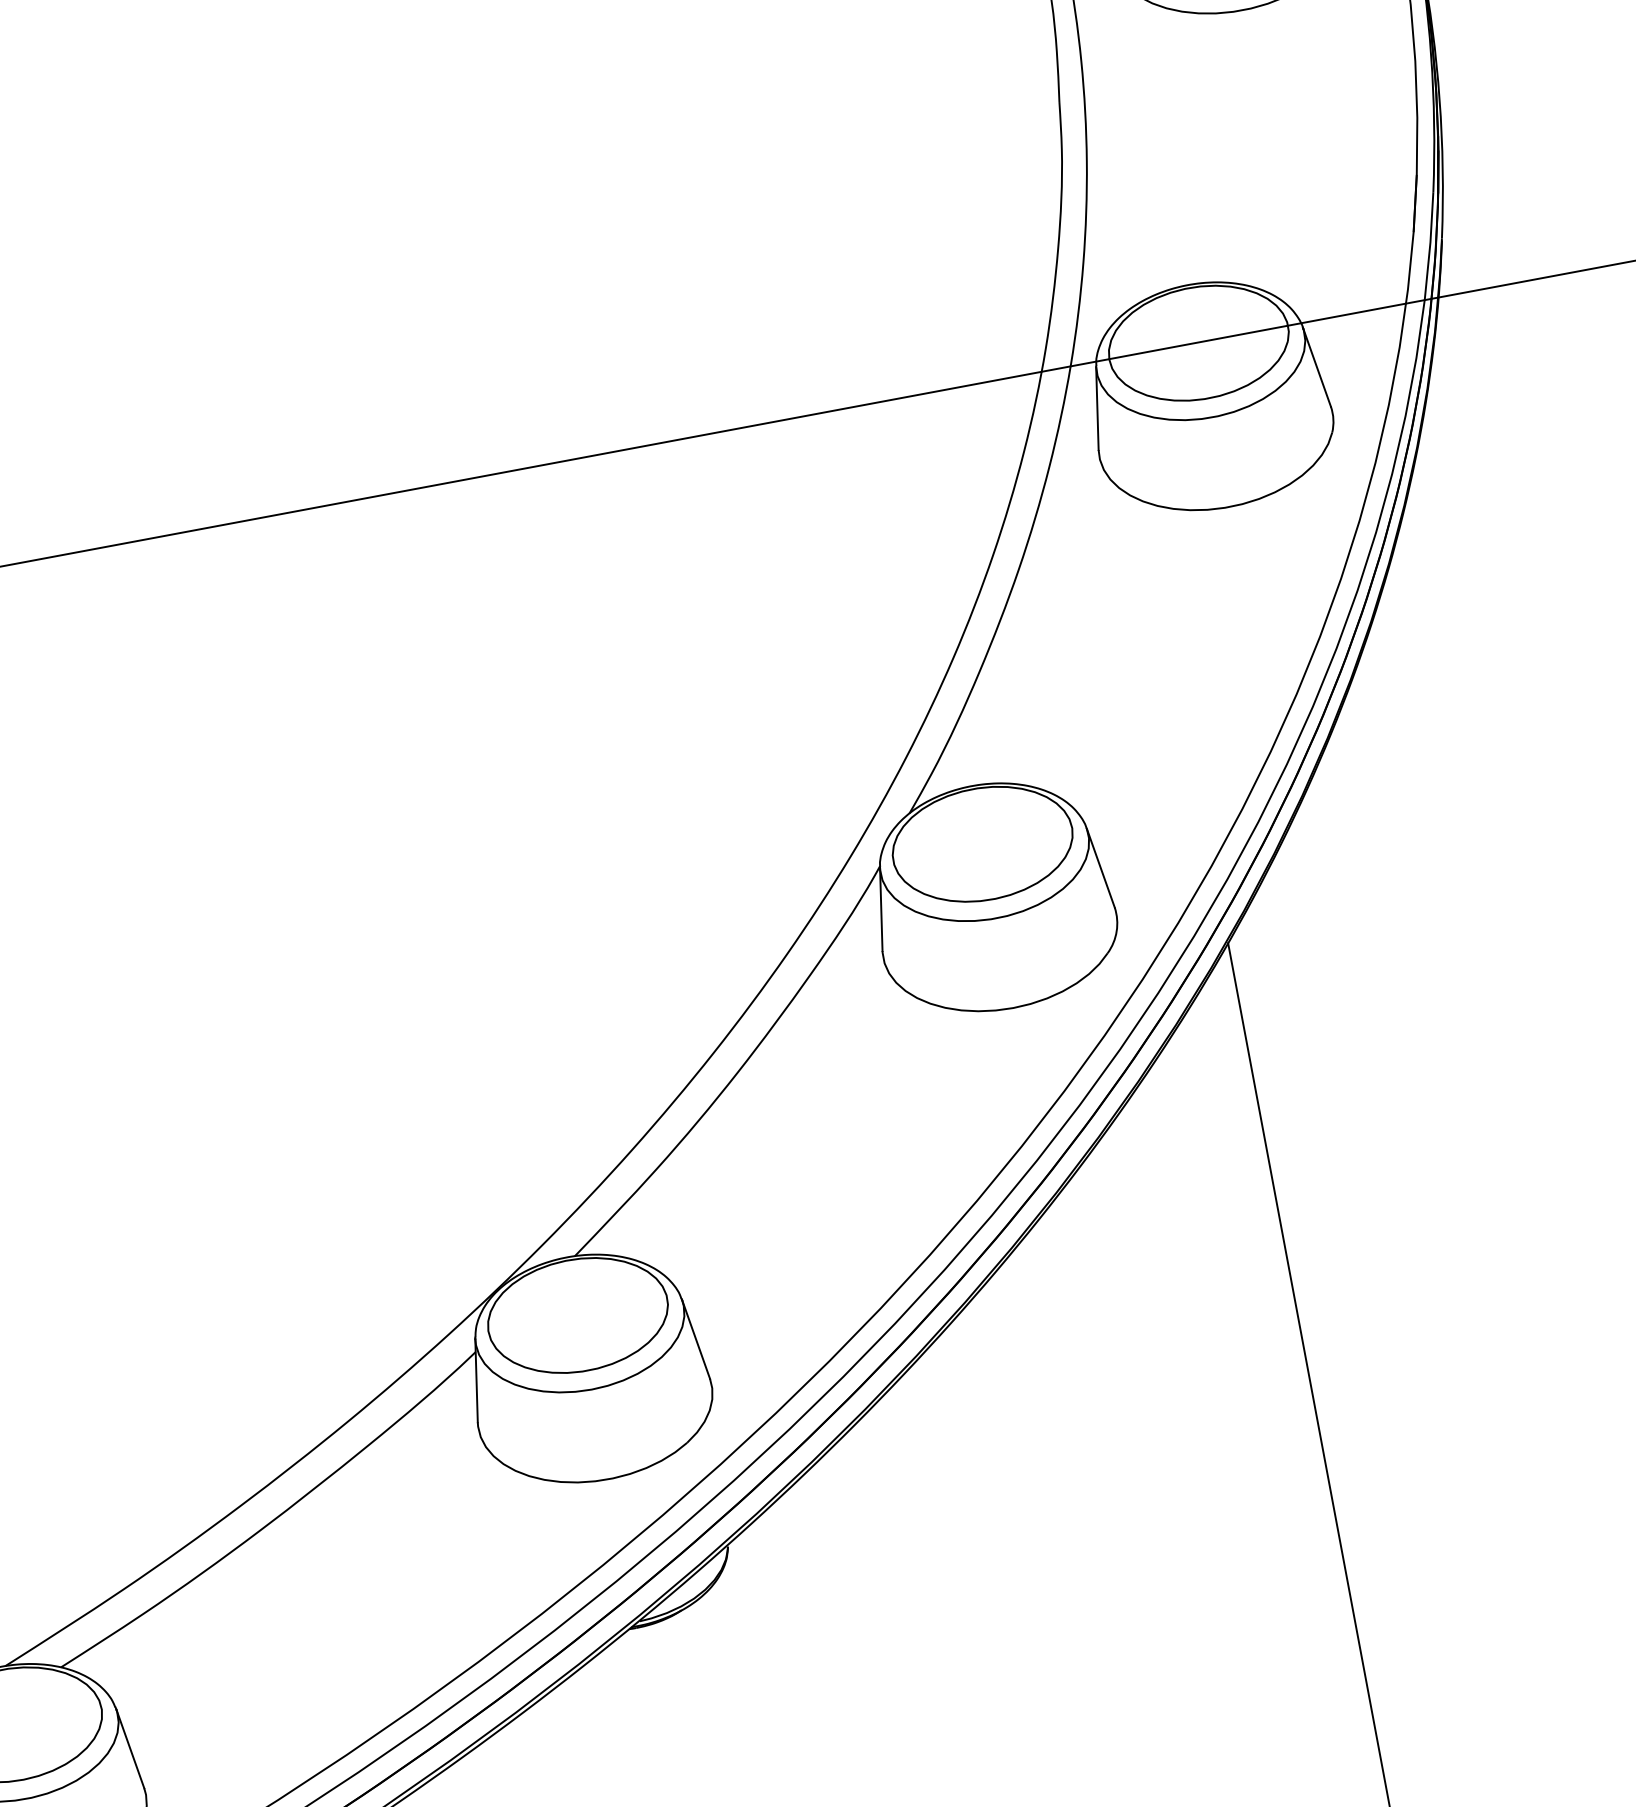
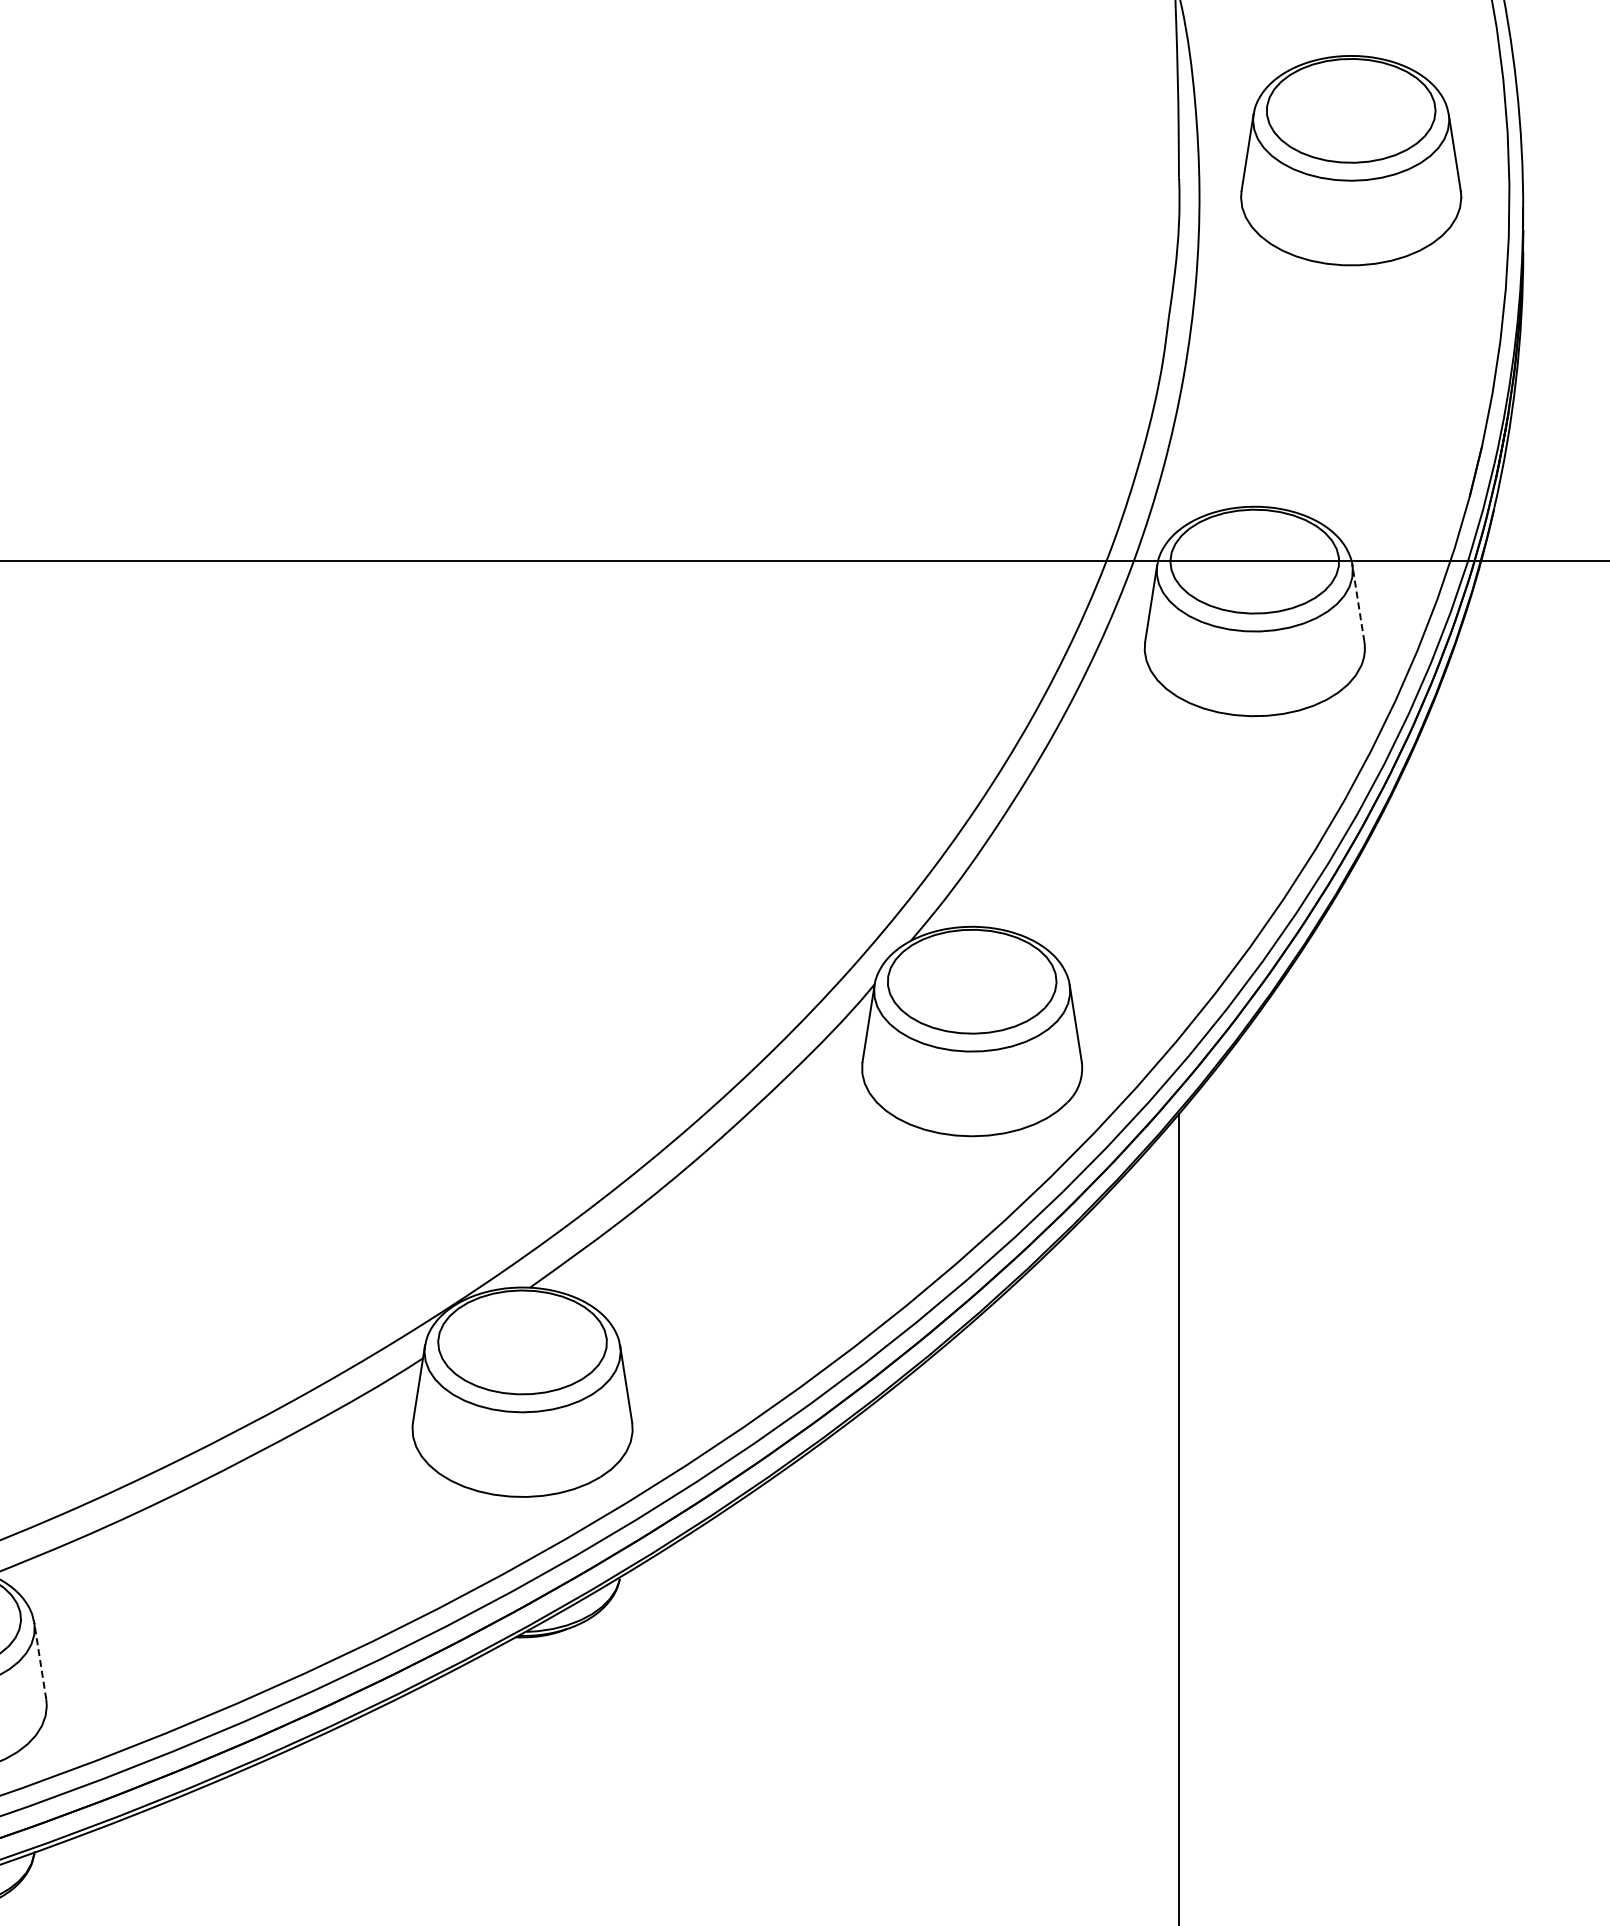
line: (1316, 367) -> (1358, 603), solid -> dashed
line: (130, 1749) -> (40, 1661), solid -> dashed

